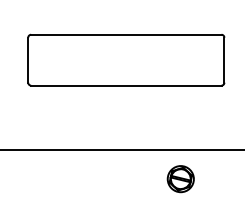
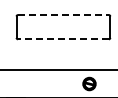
line: (126, 35) -> (63, 15), solid -> dashed
line: (124, 85) -> (62, 39), solid -> dashed

